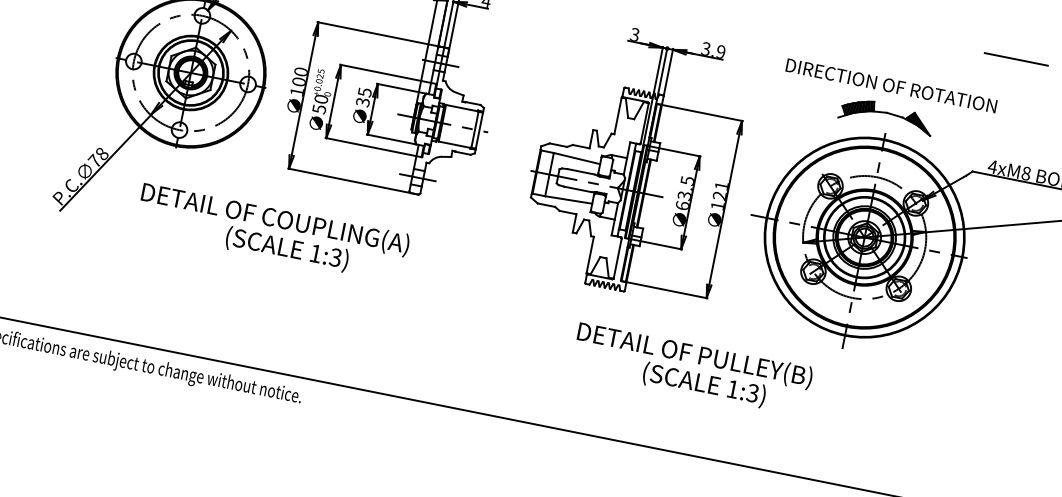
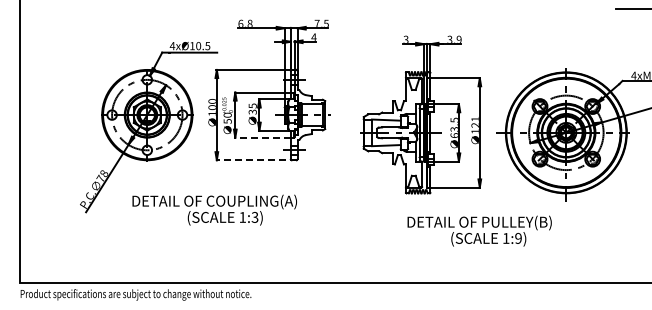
part: (886, 103) -> (563, 50), removed
line: (370, 146) -> (262, 137), solid -> dashed
line: (351, 181) -> (255, 160), solid -> dashed
text: (272, 231) -> (214, 209), moved
text: (752, 393) -> (518, 238), 1:3) -> 1:9)

